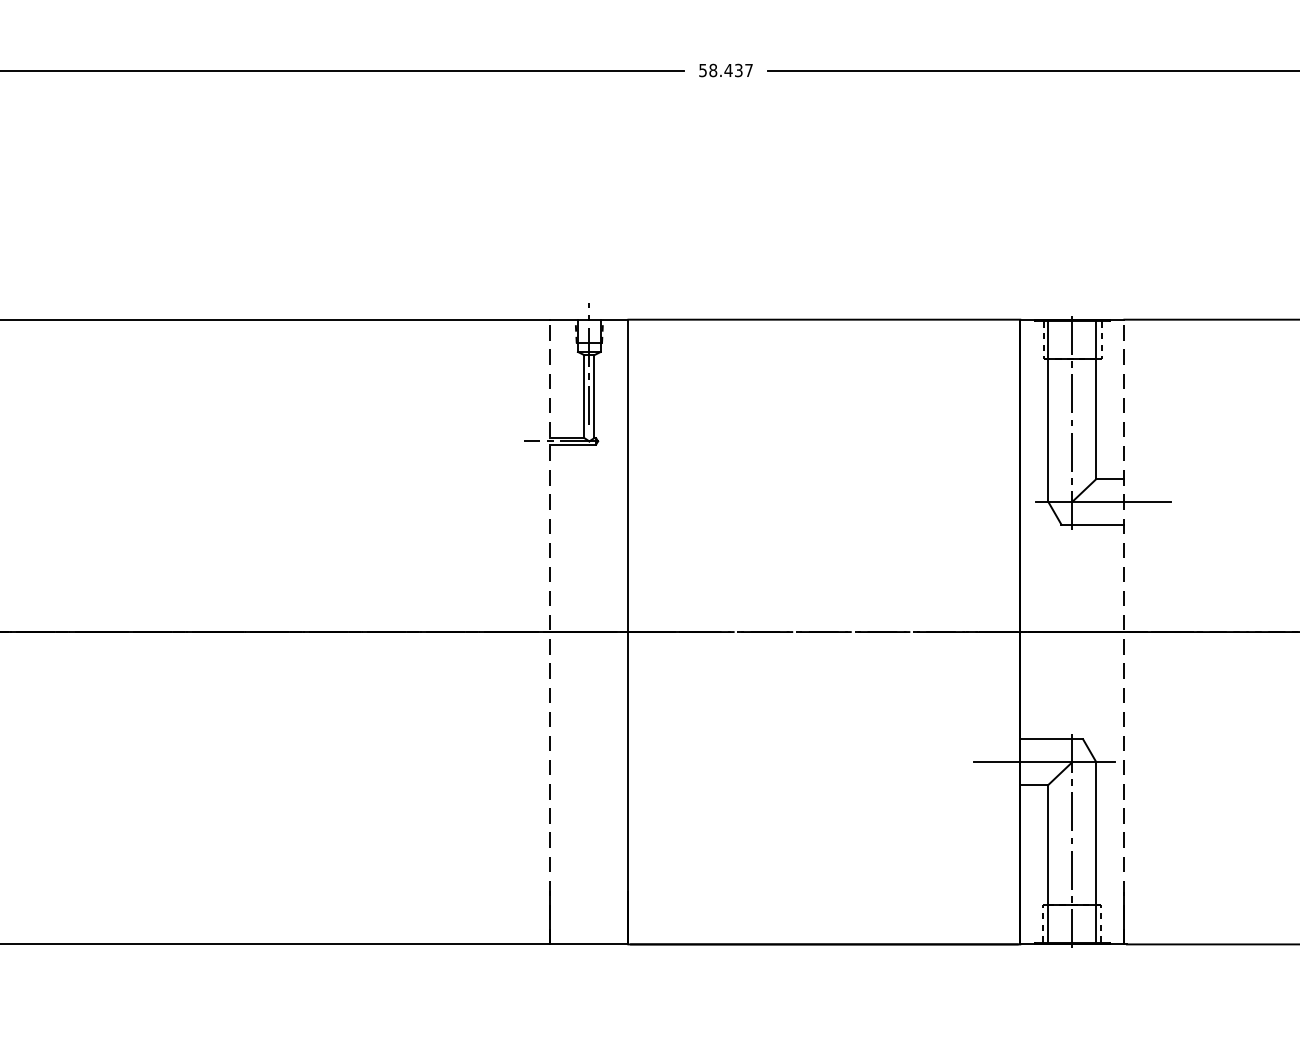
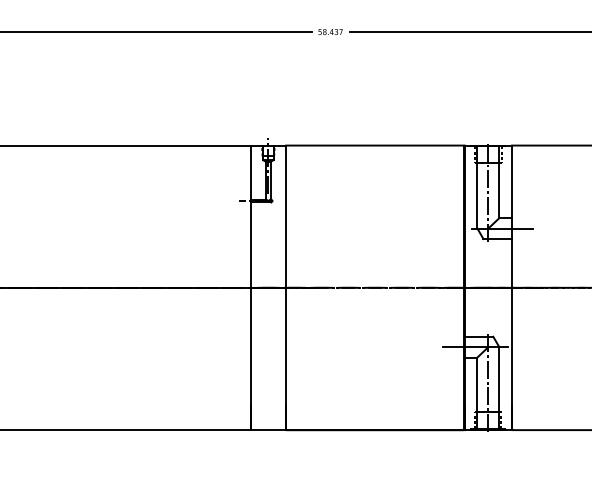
line: (550, 631) -> (250, 287), dashed -> solid
line: (1125, 631) -> (512, 287), dashed -> solid

